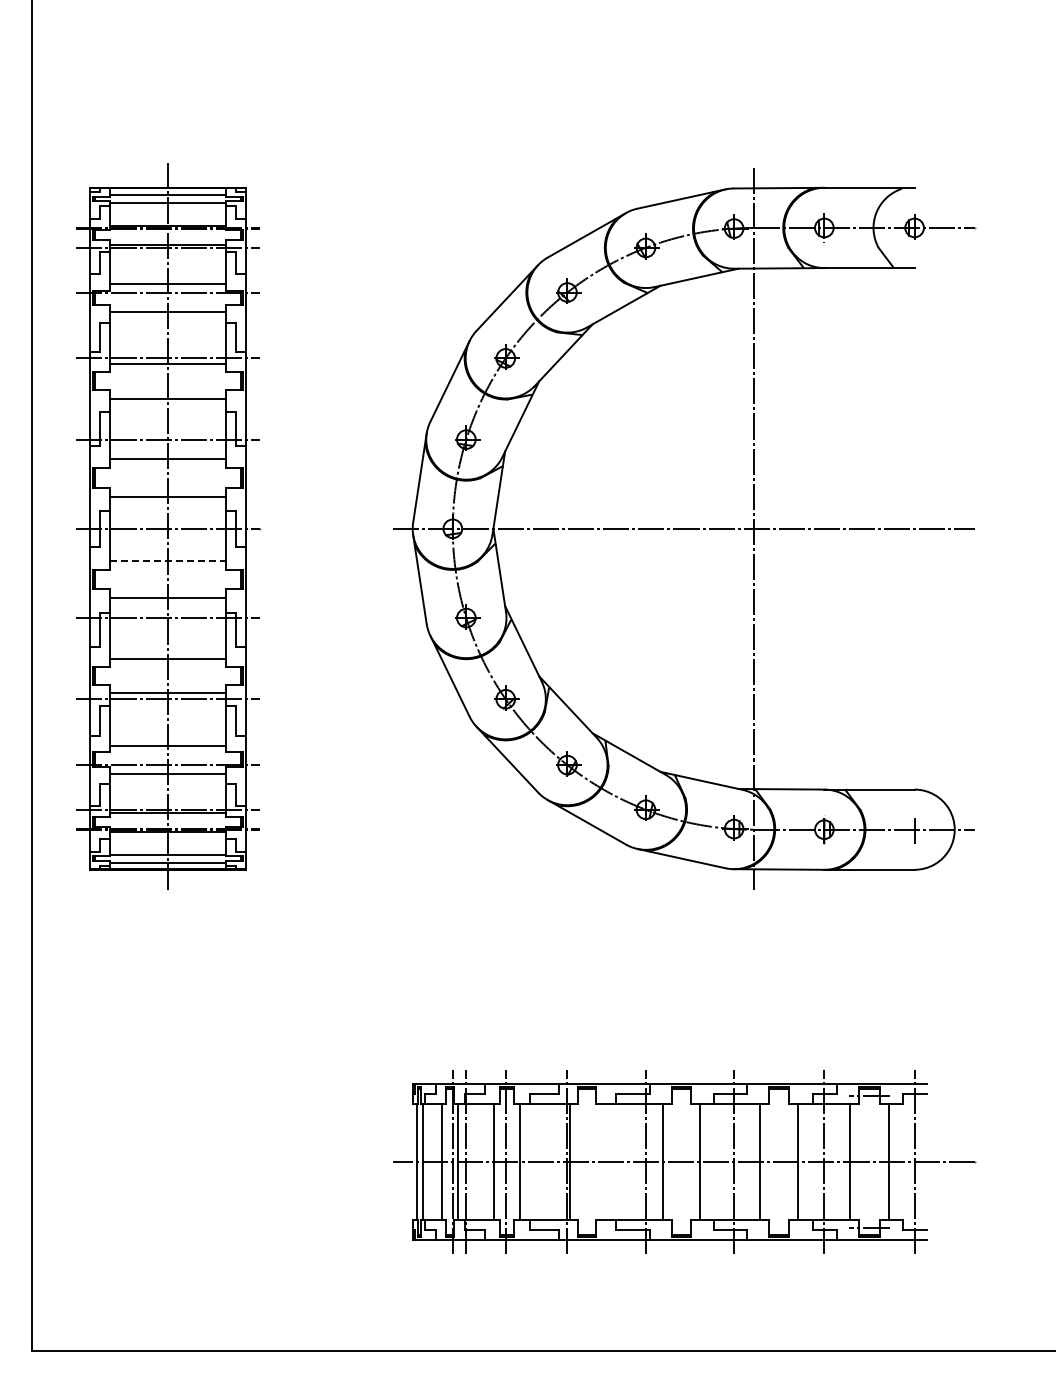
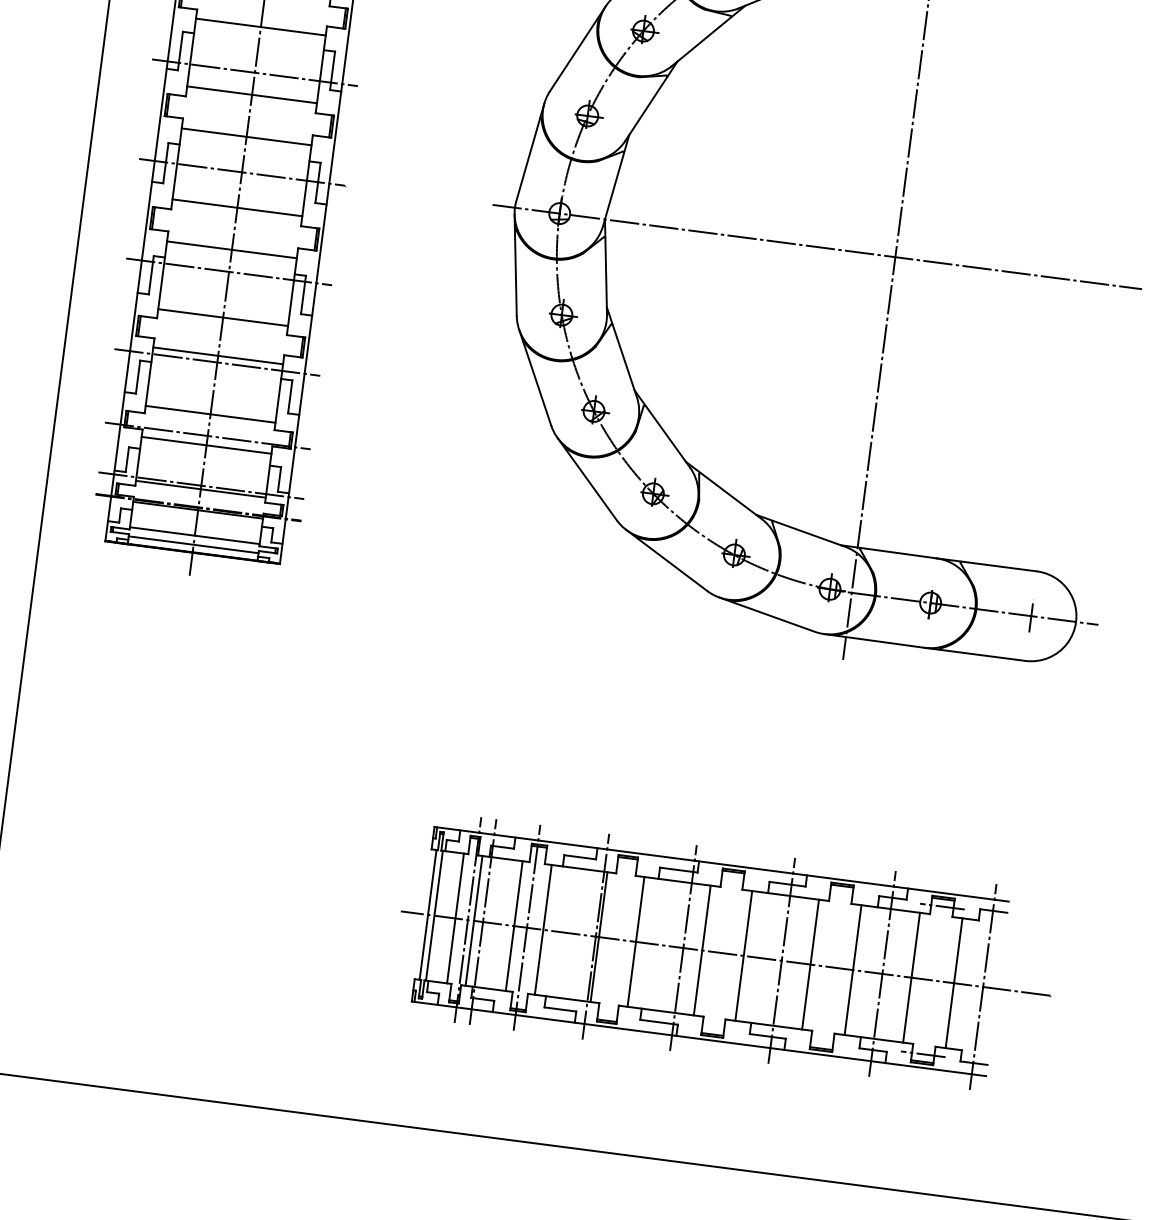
line: (168, 560) -> (237, 207), dashed -> solid
line: (603, 1161) -> (636, 941), added

